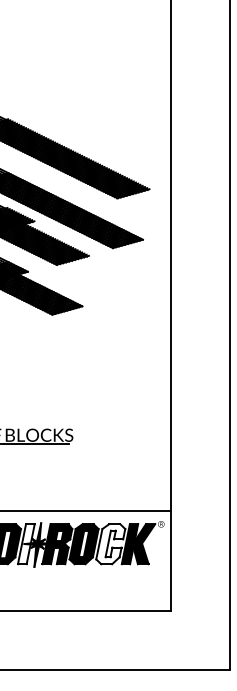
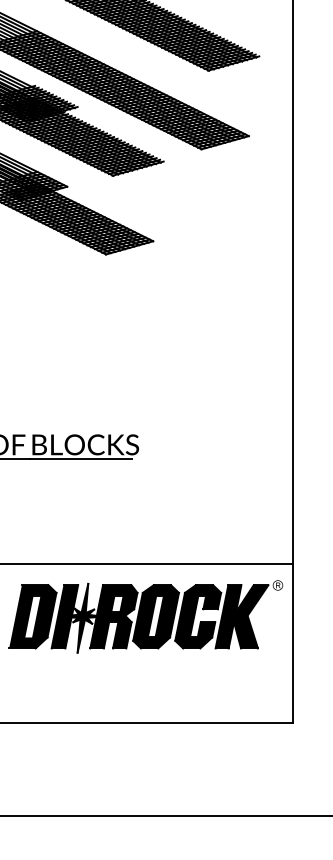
fill: (25, 544) -> (63, 617), added
fill: (110, 544) -> (197, 617), added

